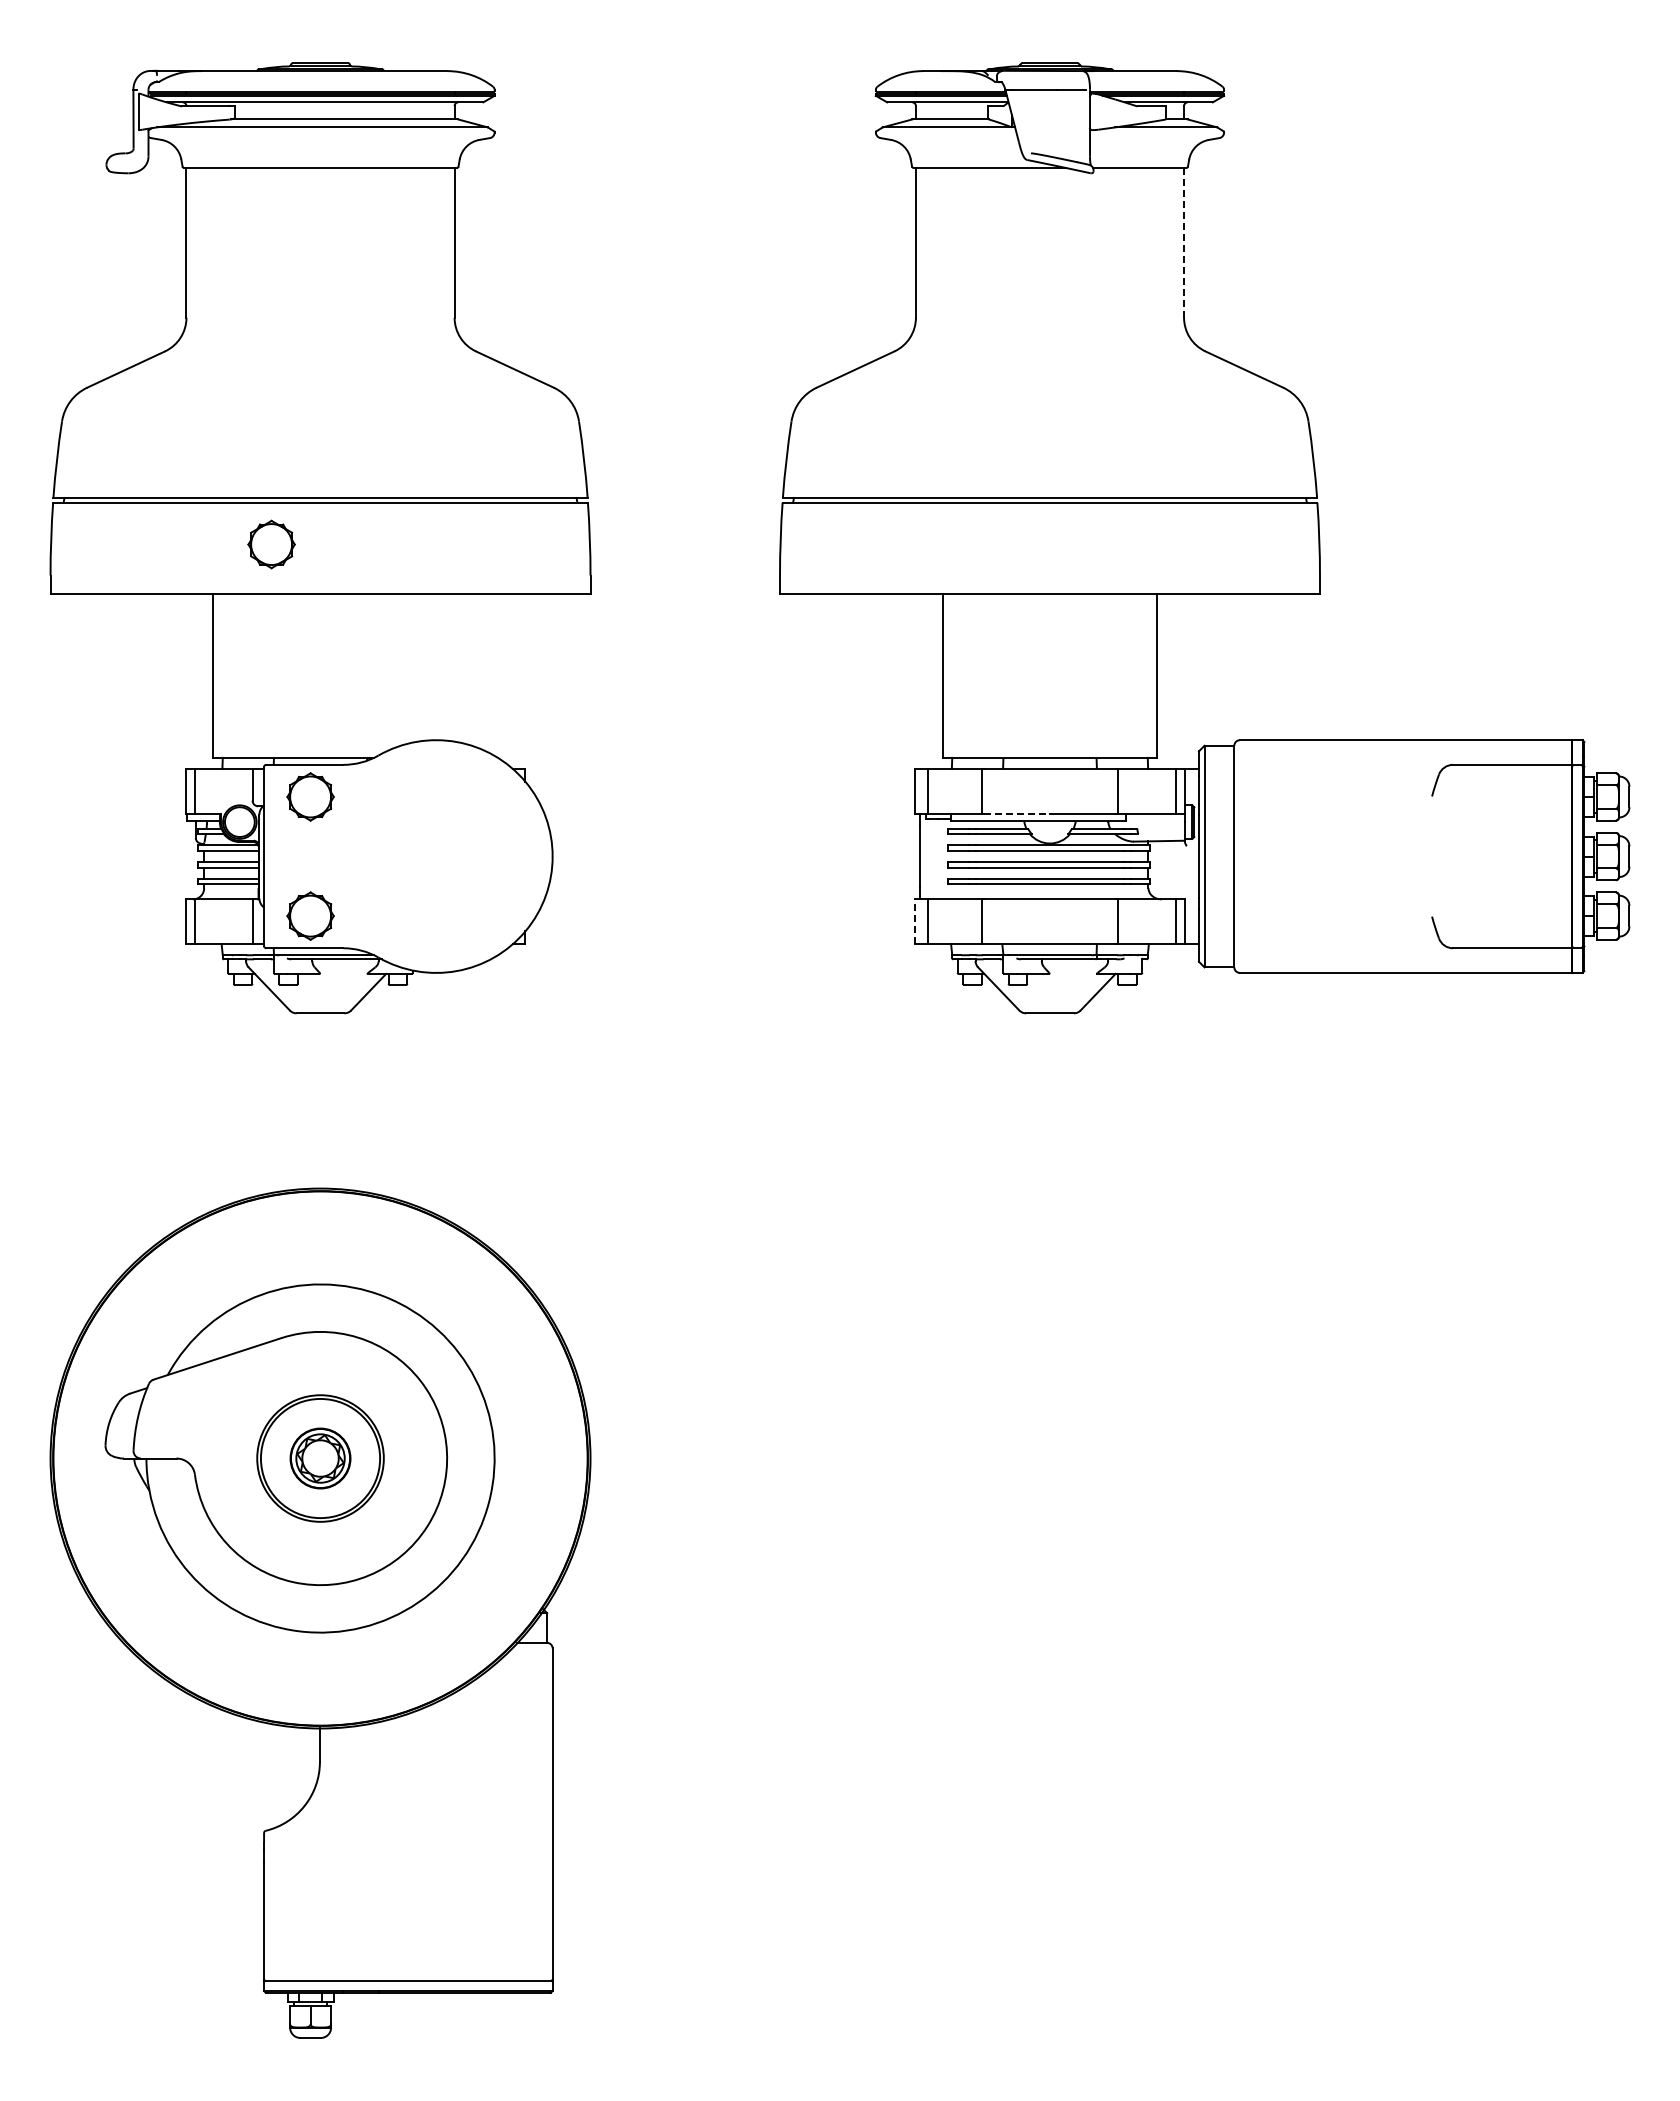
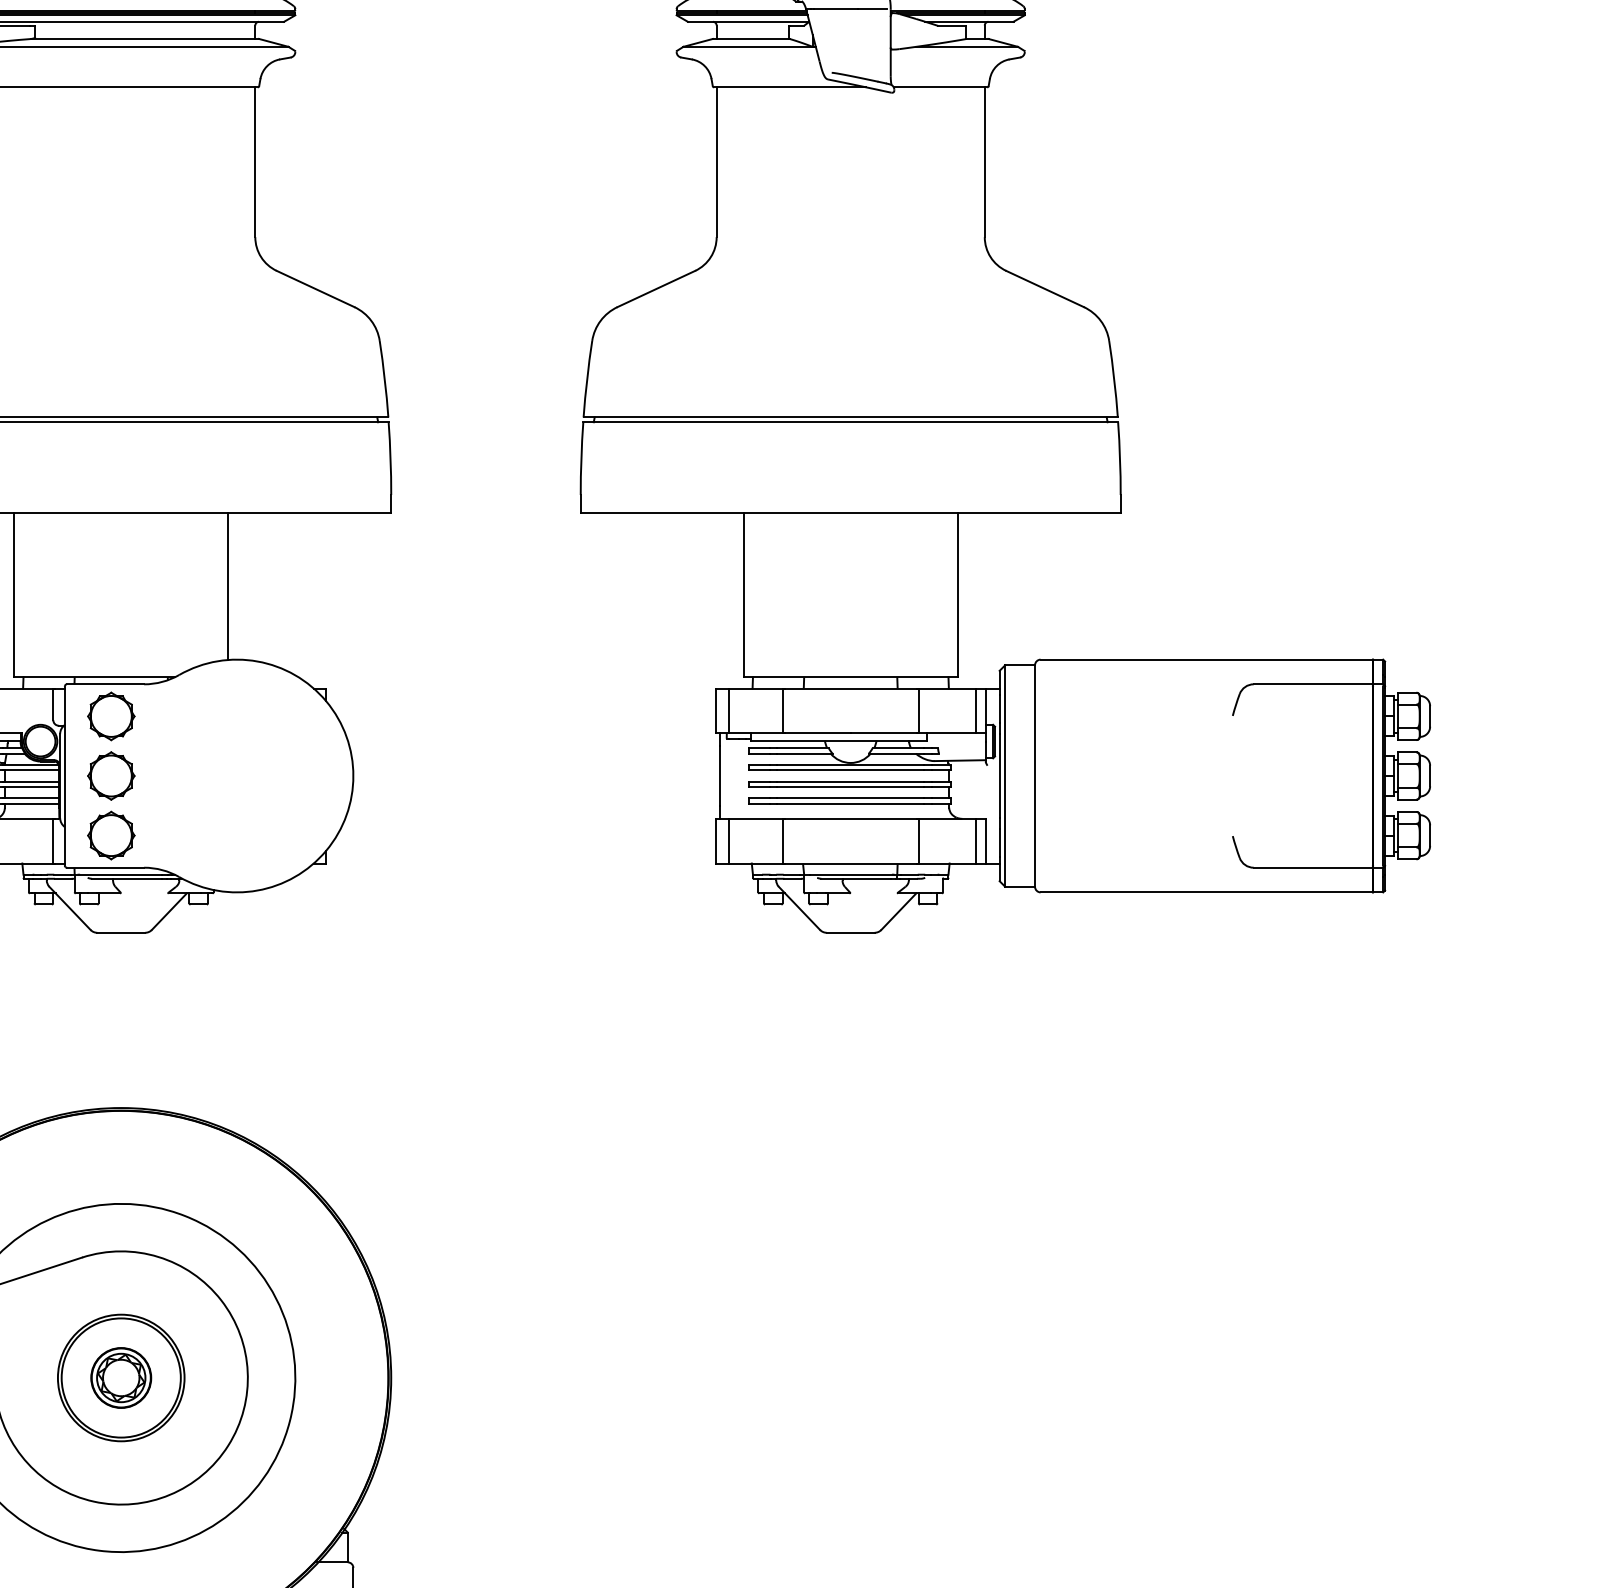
line: (1184, 242) -> (985, 161), dashed -> solid
part: (271, 544) -> (111, 775), moved
line: (427, 667) -> (228, 586), added
line: (1017, 813) -> (818, 732), dashed -> solid
line: (915, 921) -> (716, 840), dashed -> solid

